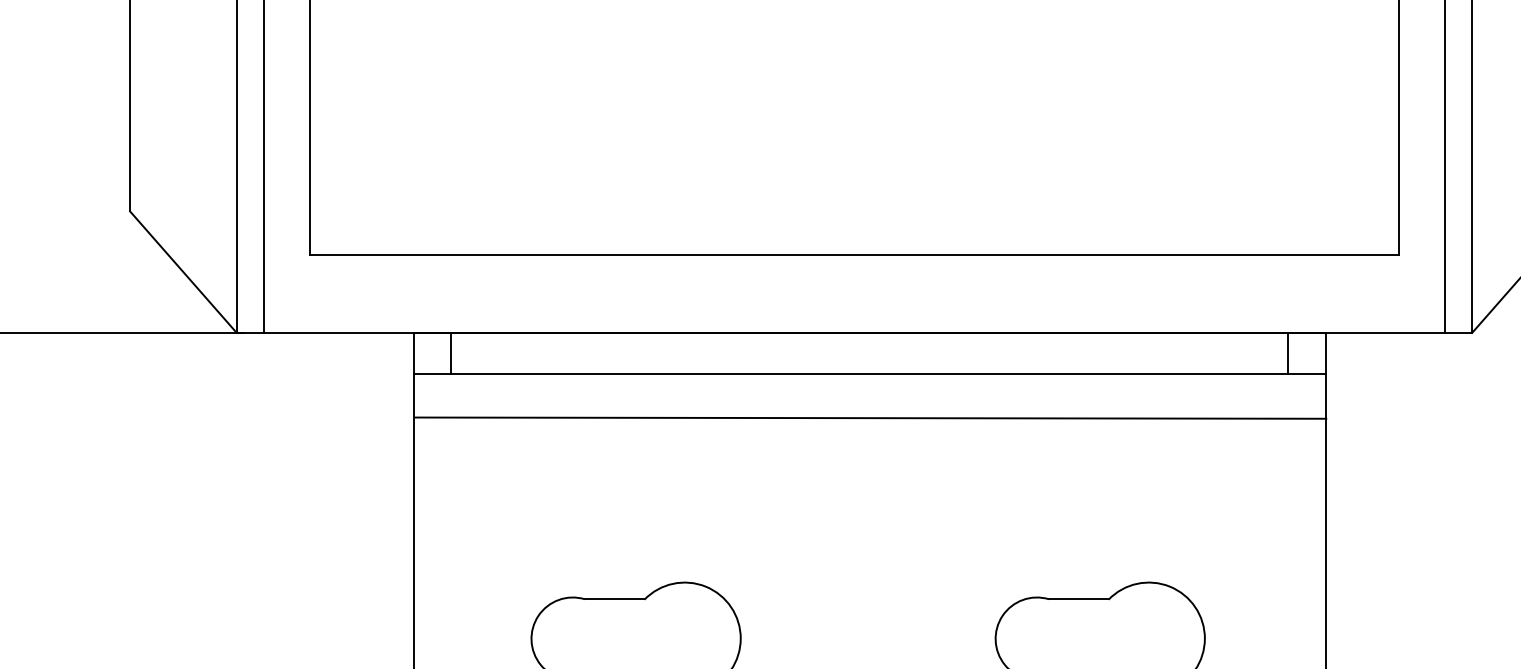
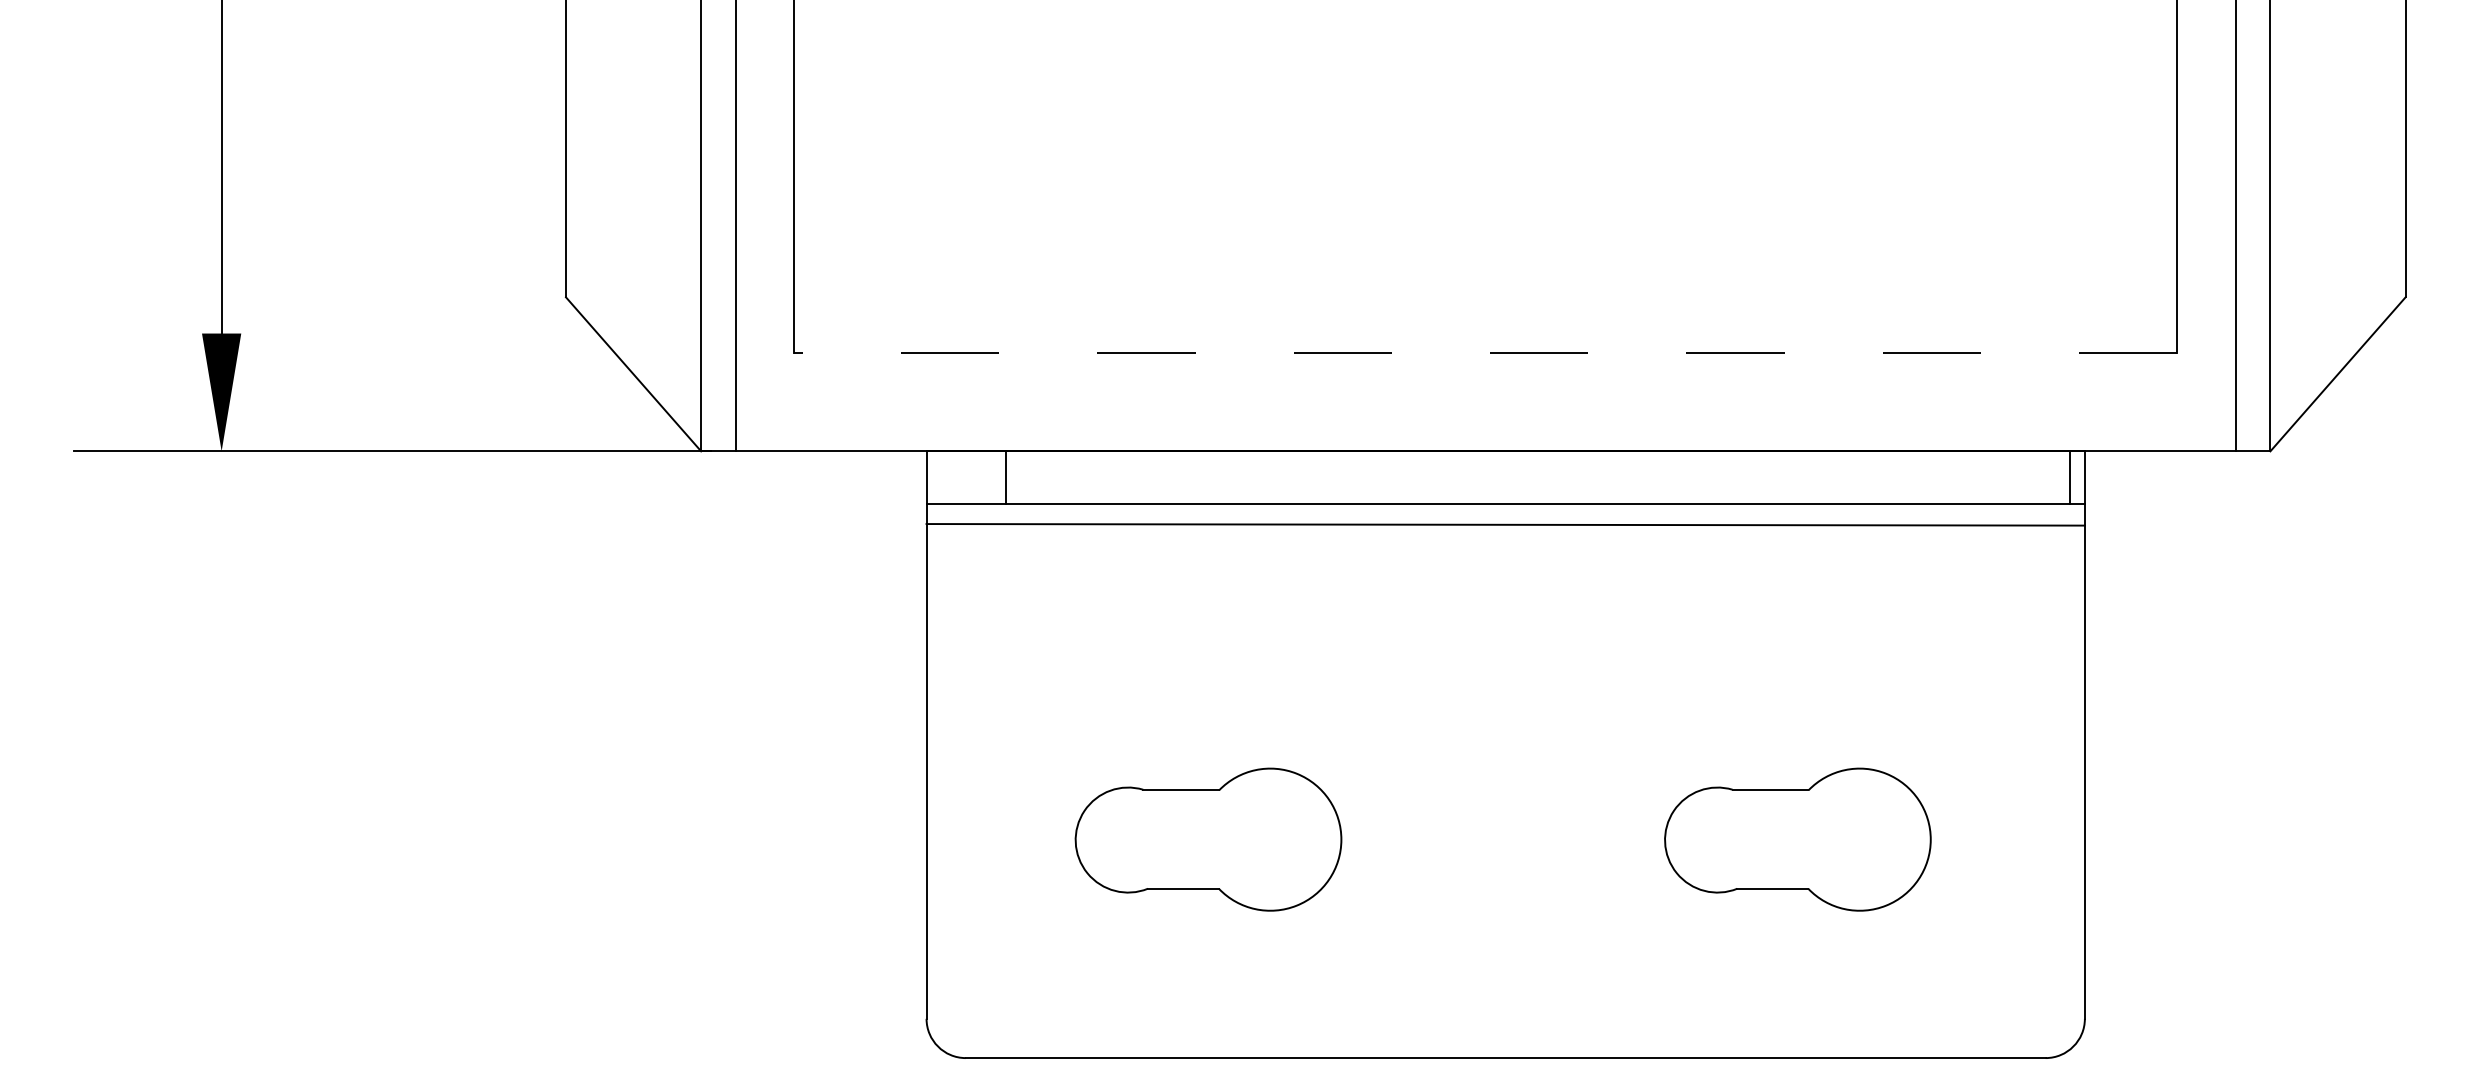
line: (854, 255) -> (1485, 353), solid -> dashed
line: (450, 353) -> (1005, 477), moved
line: (1288, 353) -> (2069, 477), moved
line: (869, 417) -> (1505, 524), moved

